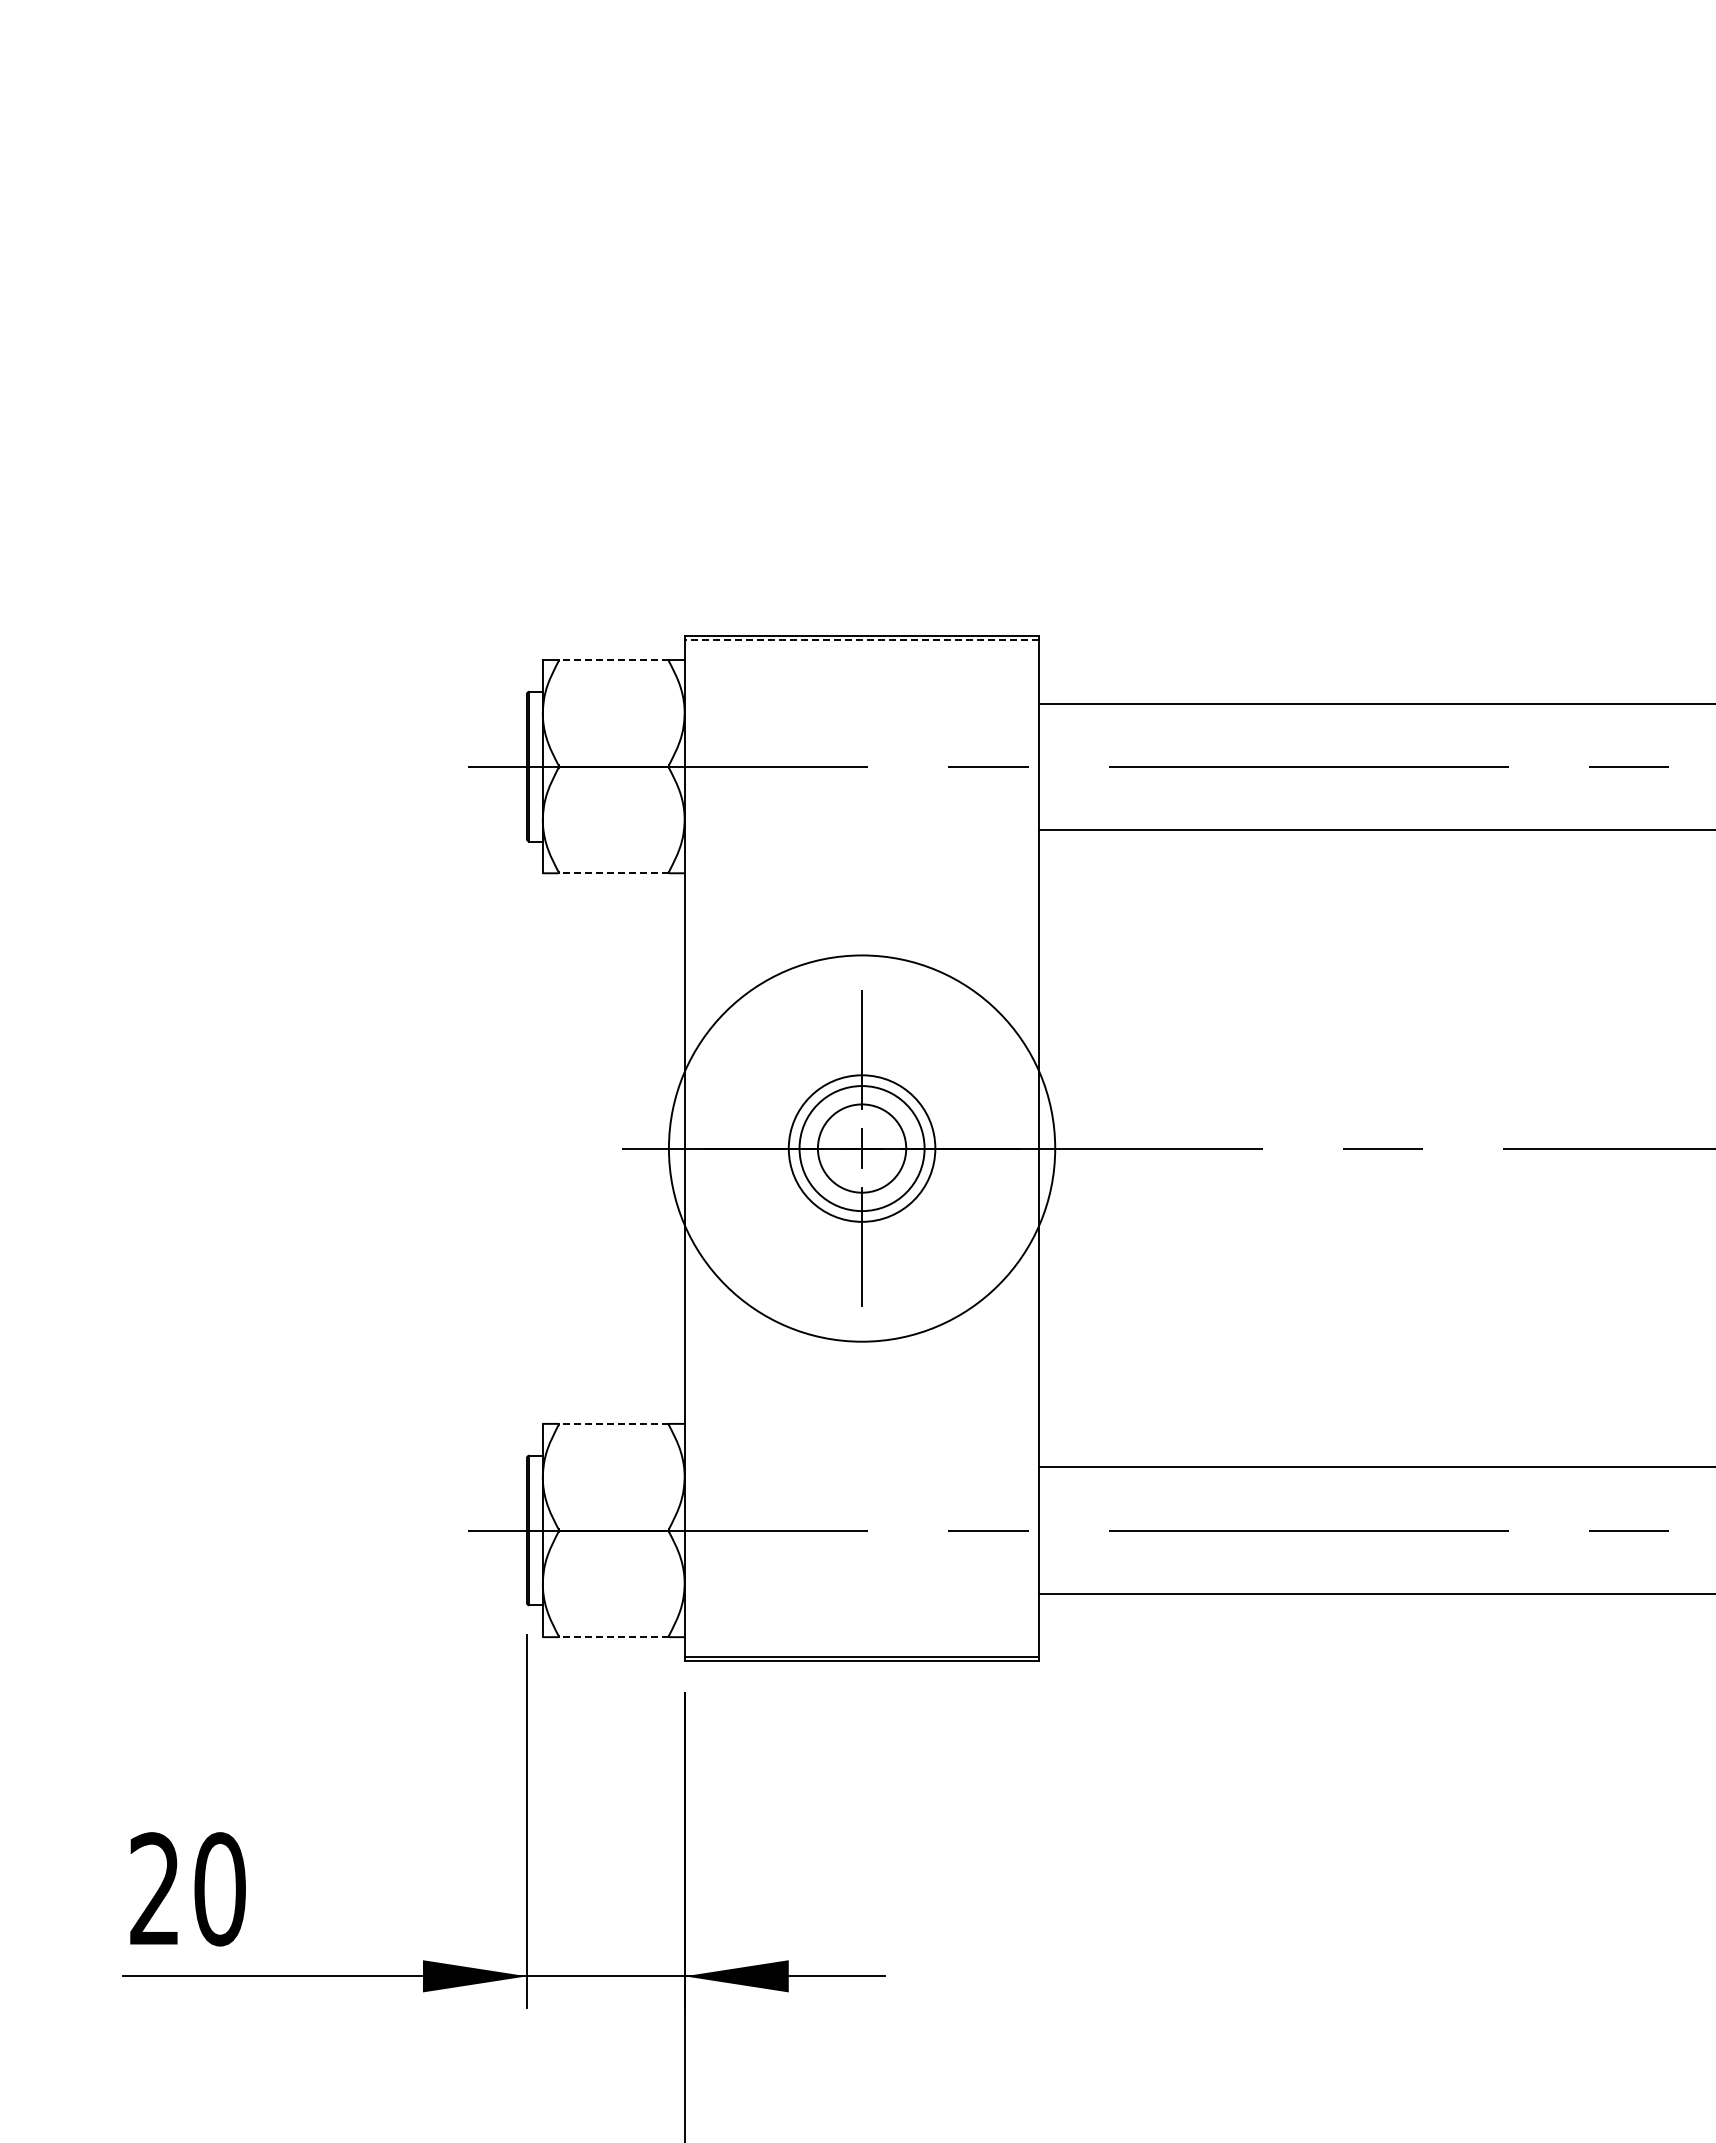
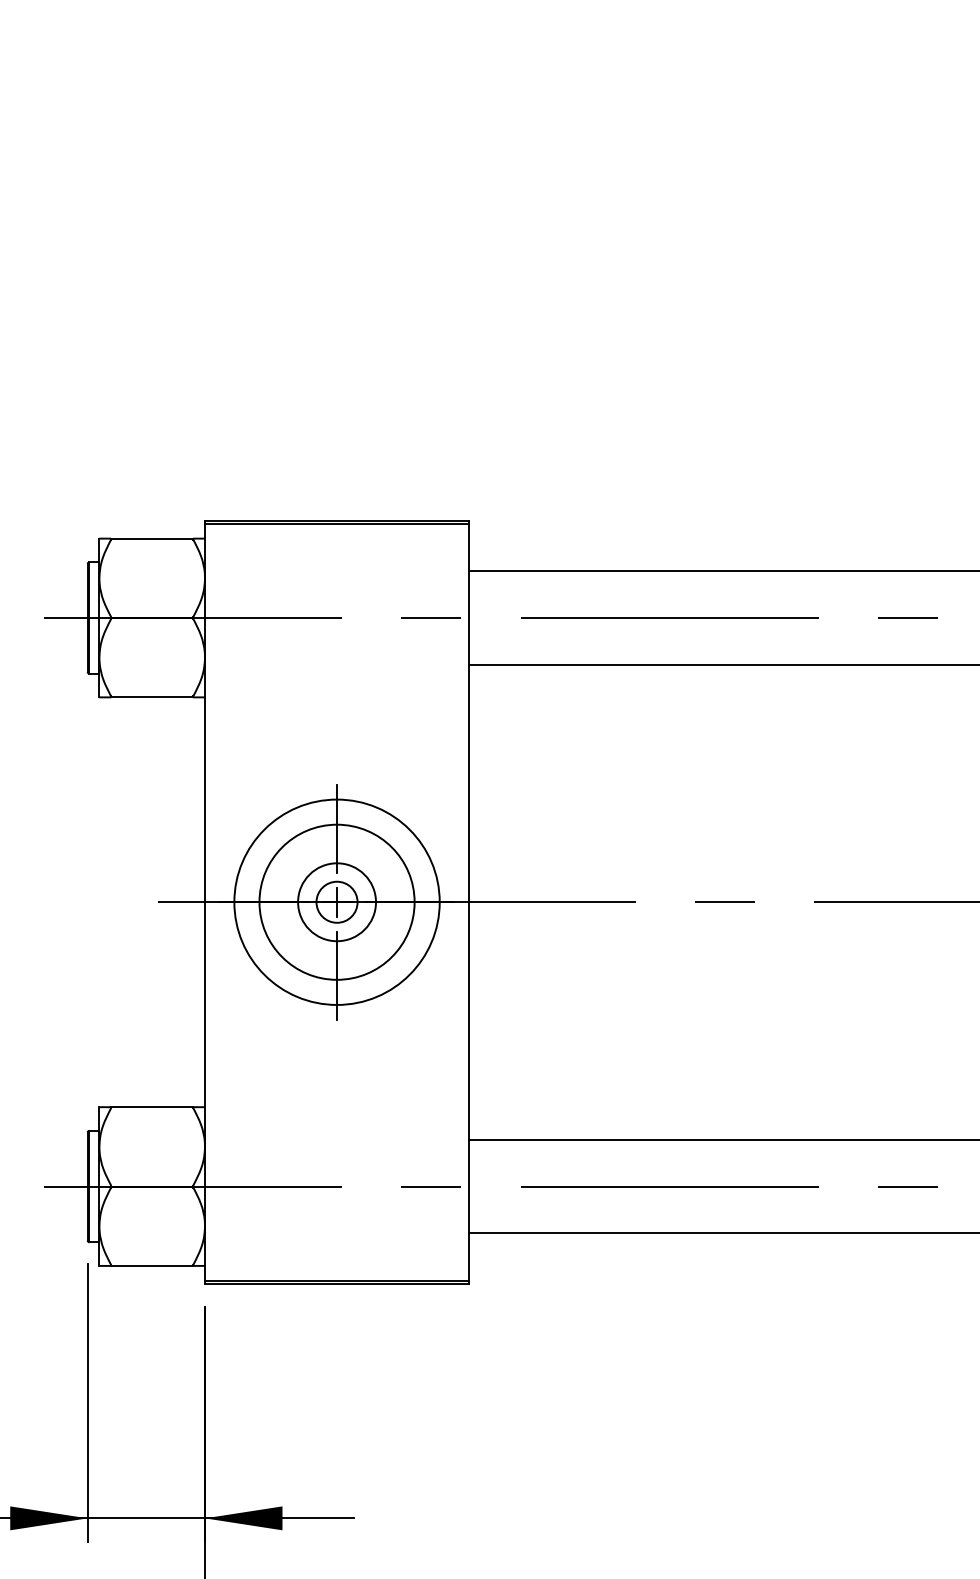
line: (861, 640) -> (336, 524), dashed -> solid
line: (613, 660) -> (152, 538), dashed -> solid
line: (613, 873) -> (152, 697), dashed -> solid
circle: (861, 1148) -> (336, 902), size x0.62
circle: (861, 1148) -> (336, 902), size x0.71
circle: (861, 1148) -> (336, 902), size x1.67
circle: (862, 1148) -> (337, 902), size x0.71
line: (613, 1423) -> (152, 1106), dashed -> solid
line: (613, 1637) -> (152, 1266), dashed -> solid

